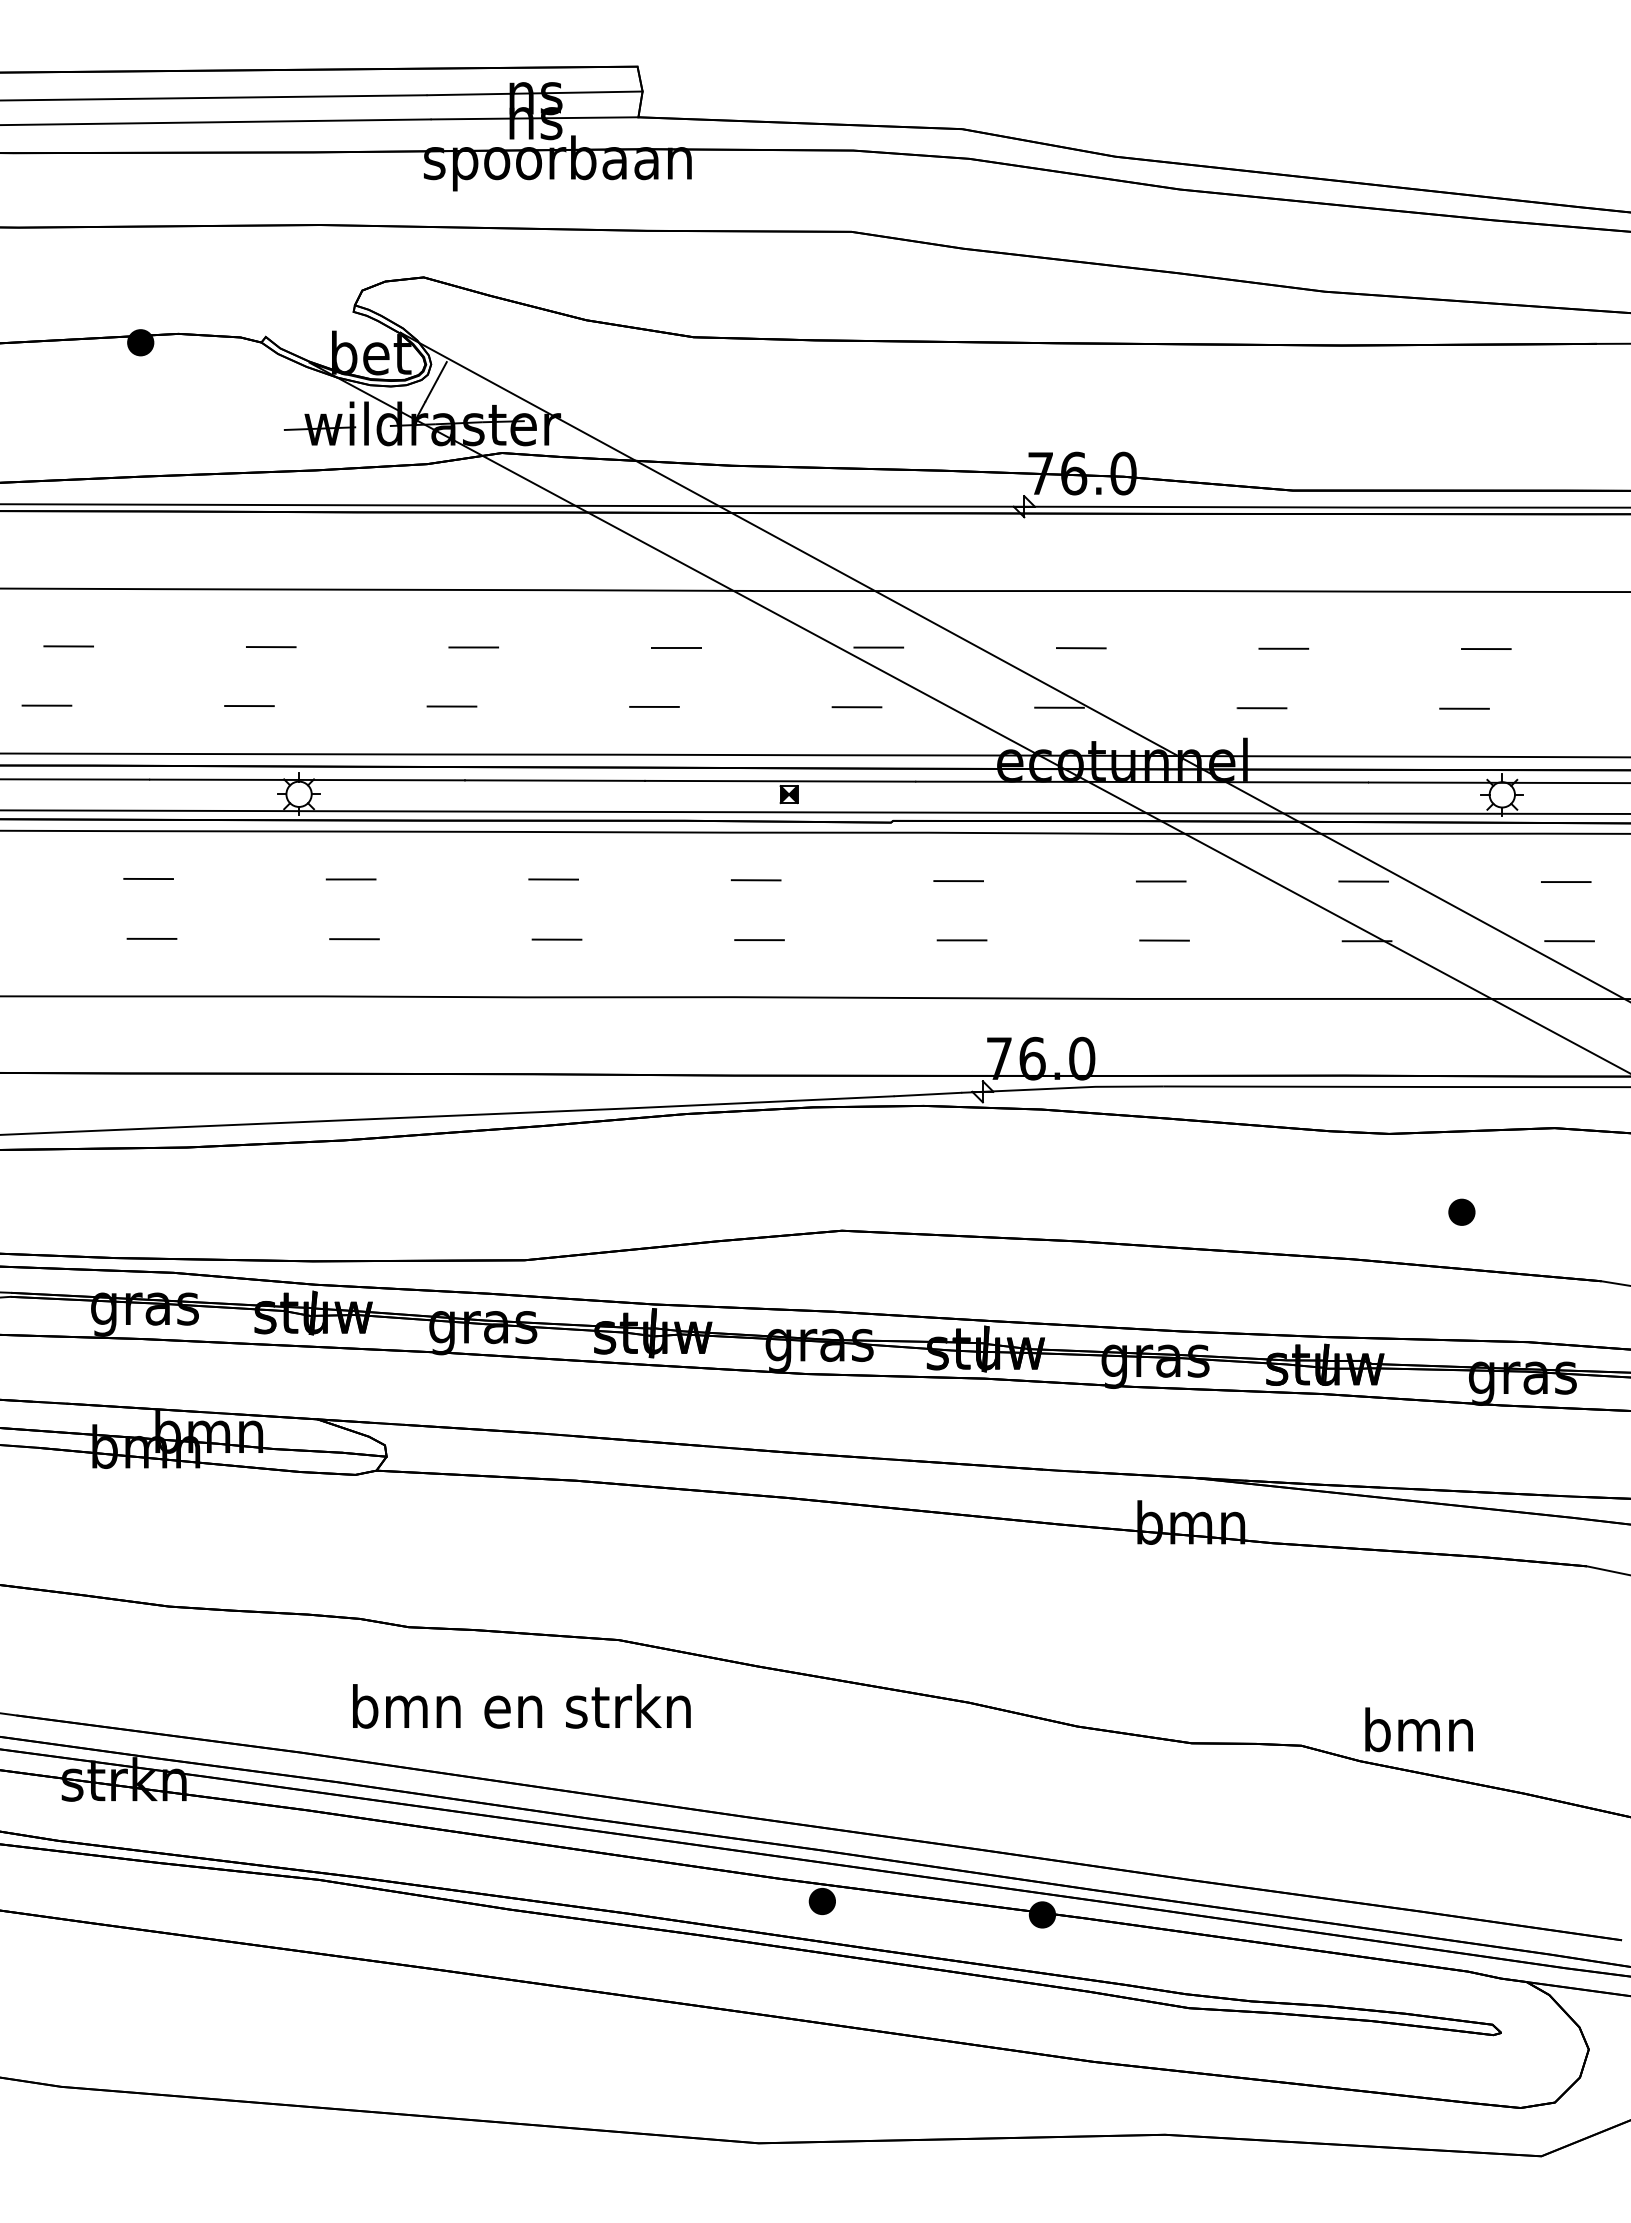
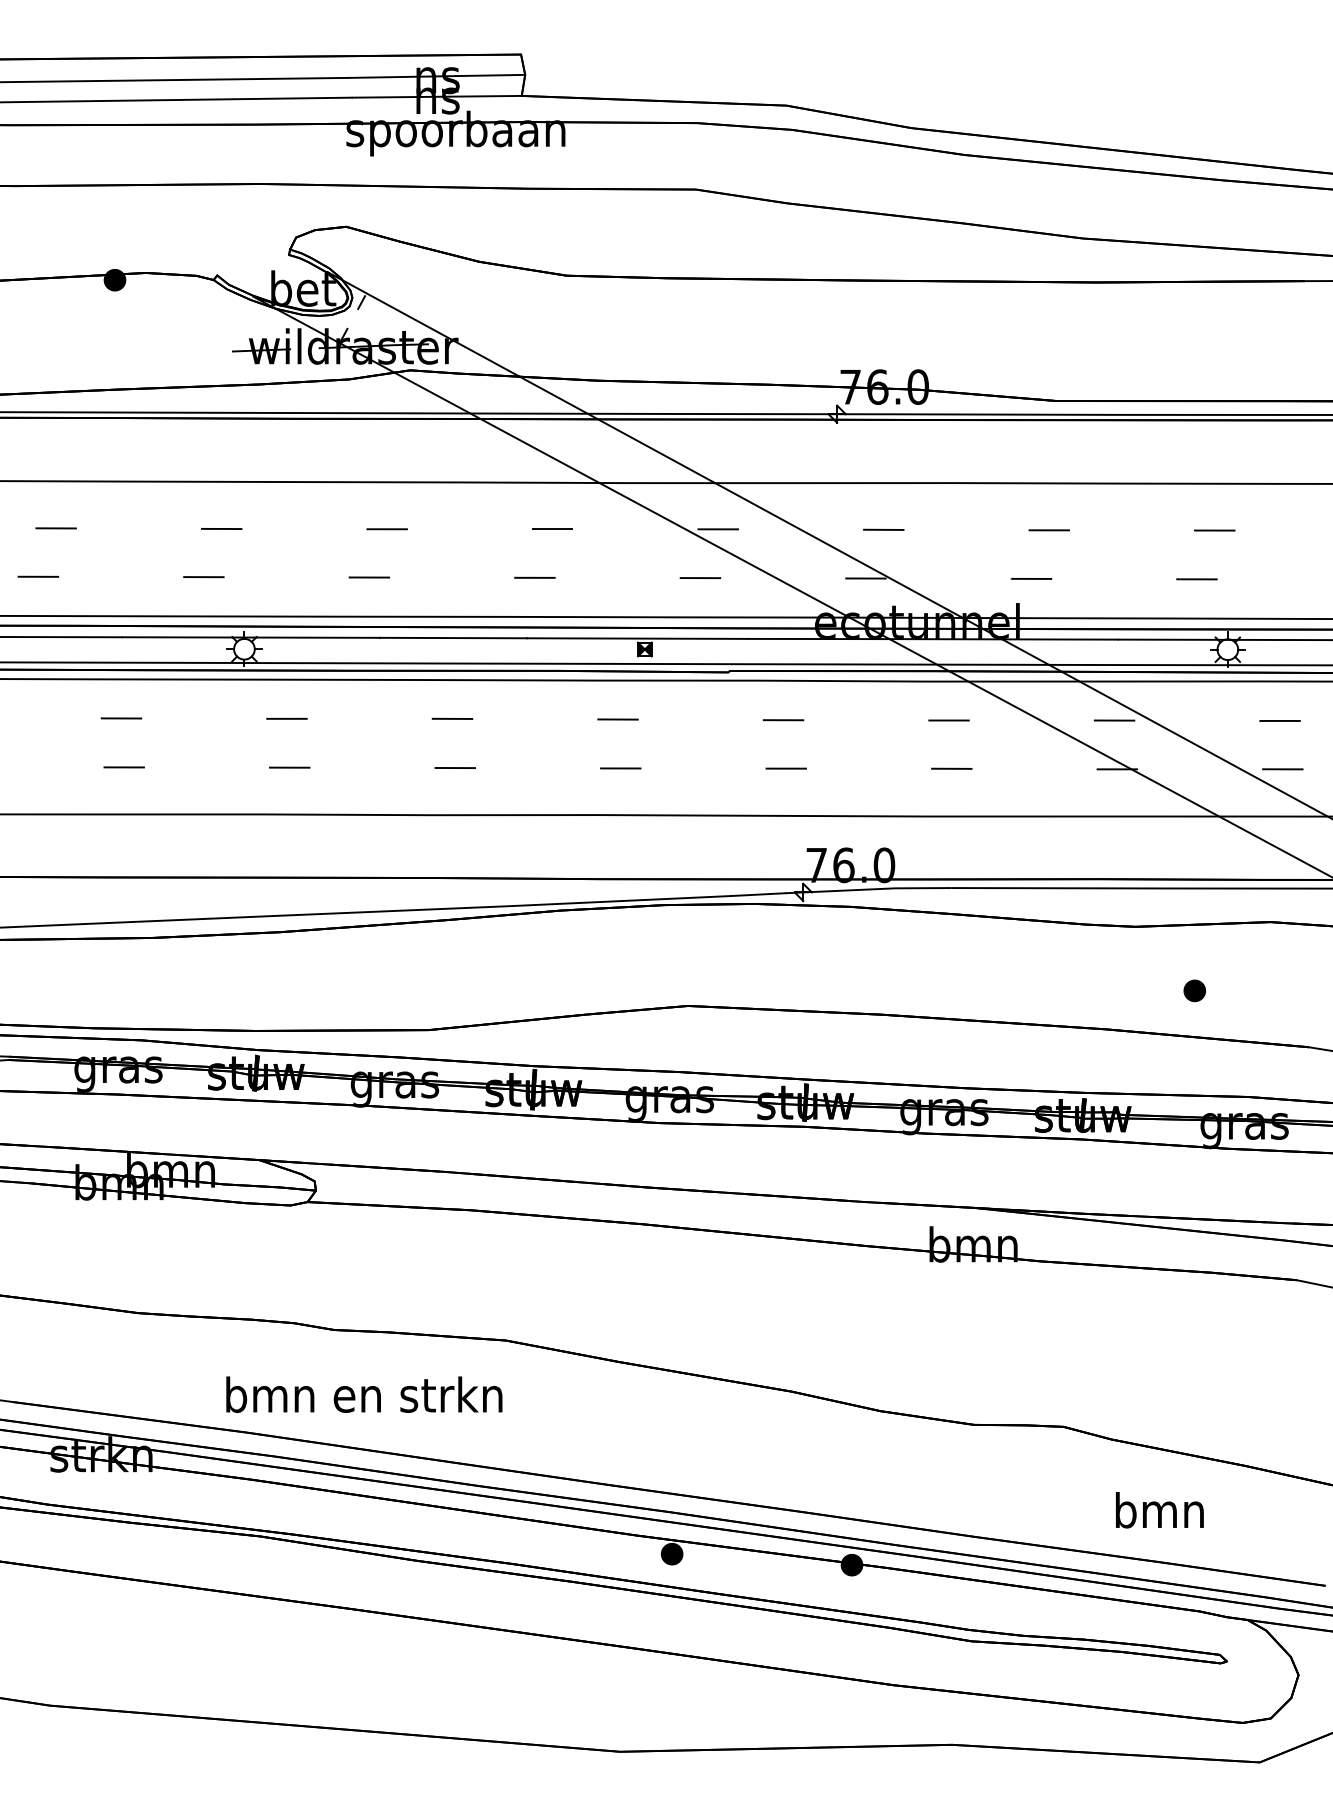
line: (431, 390) -> (352, 319), removed
text: (521, 1706) -> (364, 1394), moved
text: (1418, 1729) -> (1159, 1510), moved

